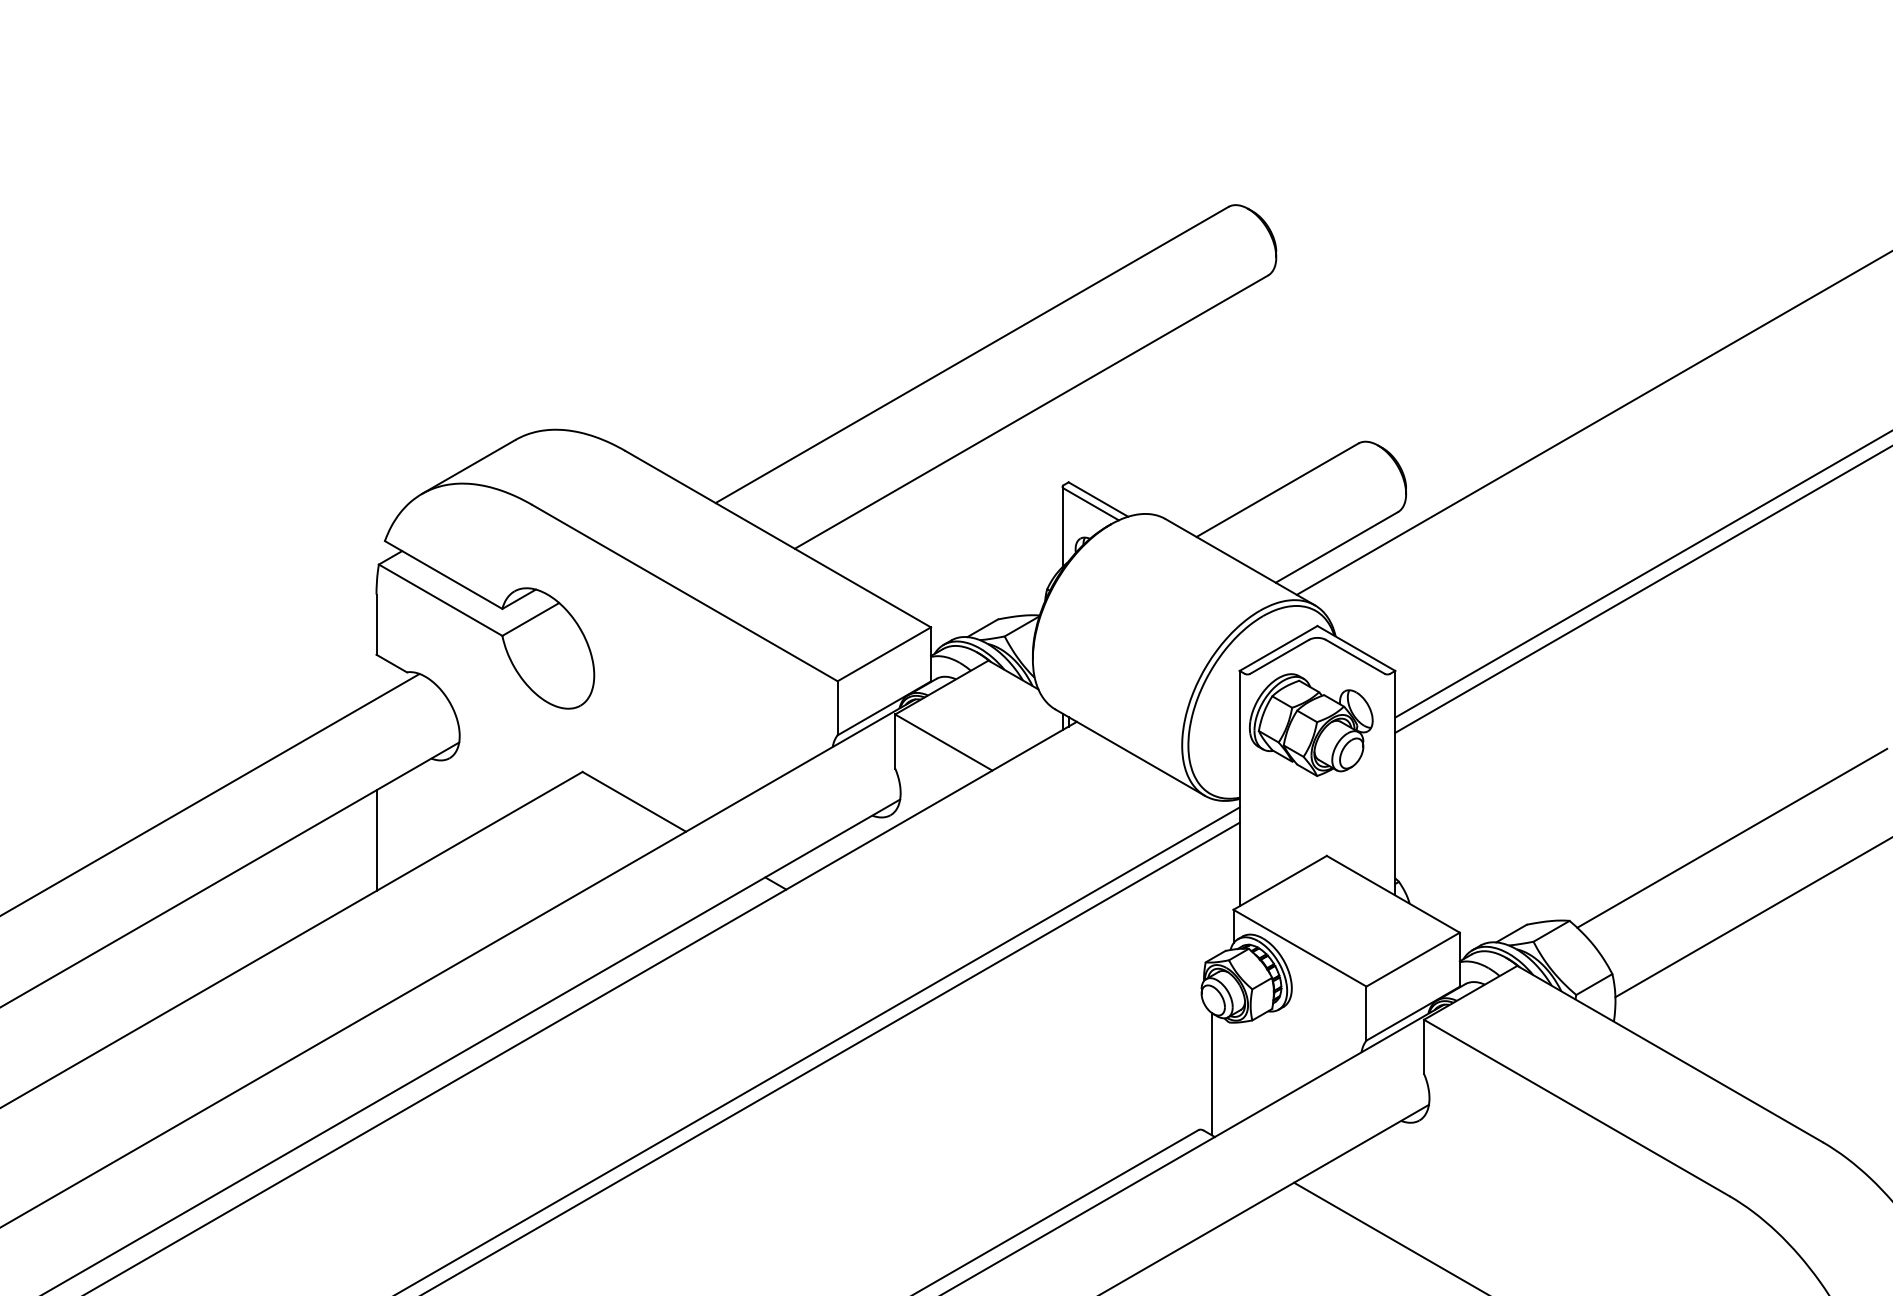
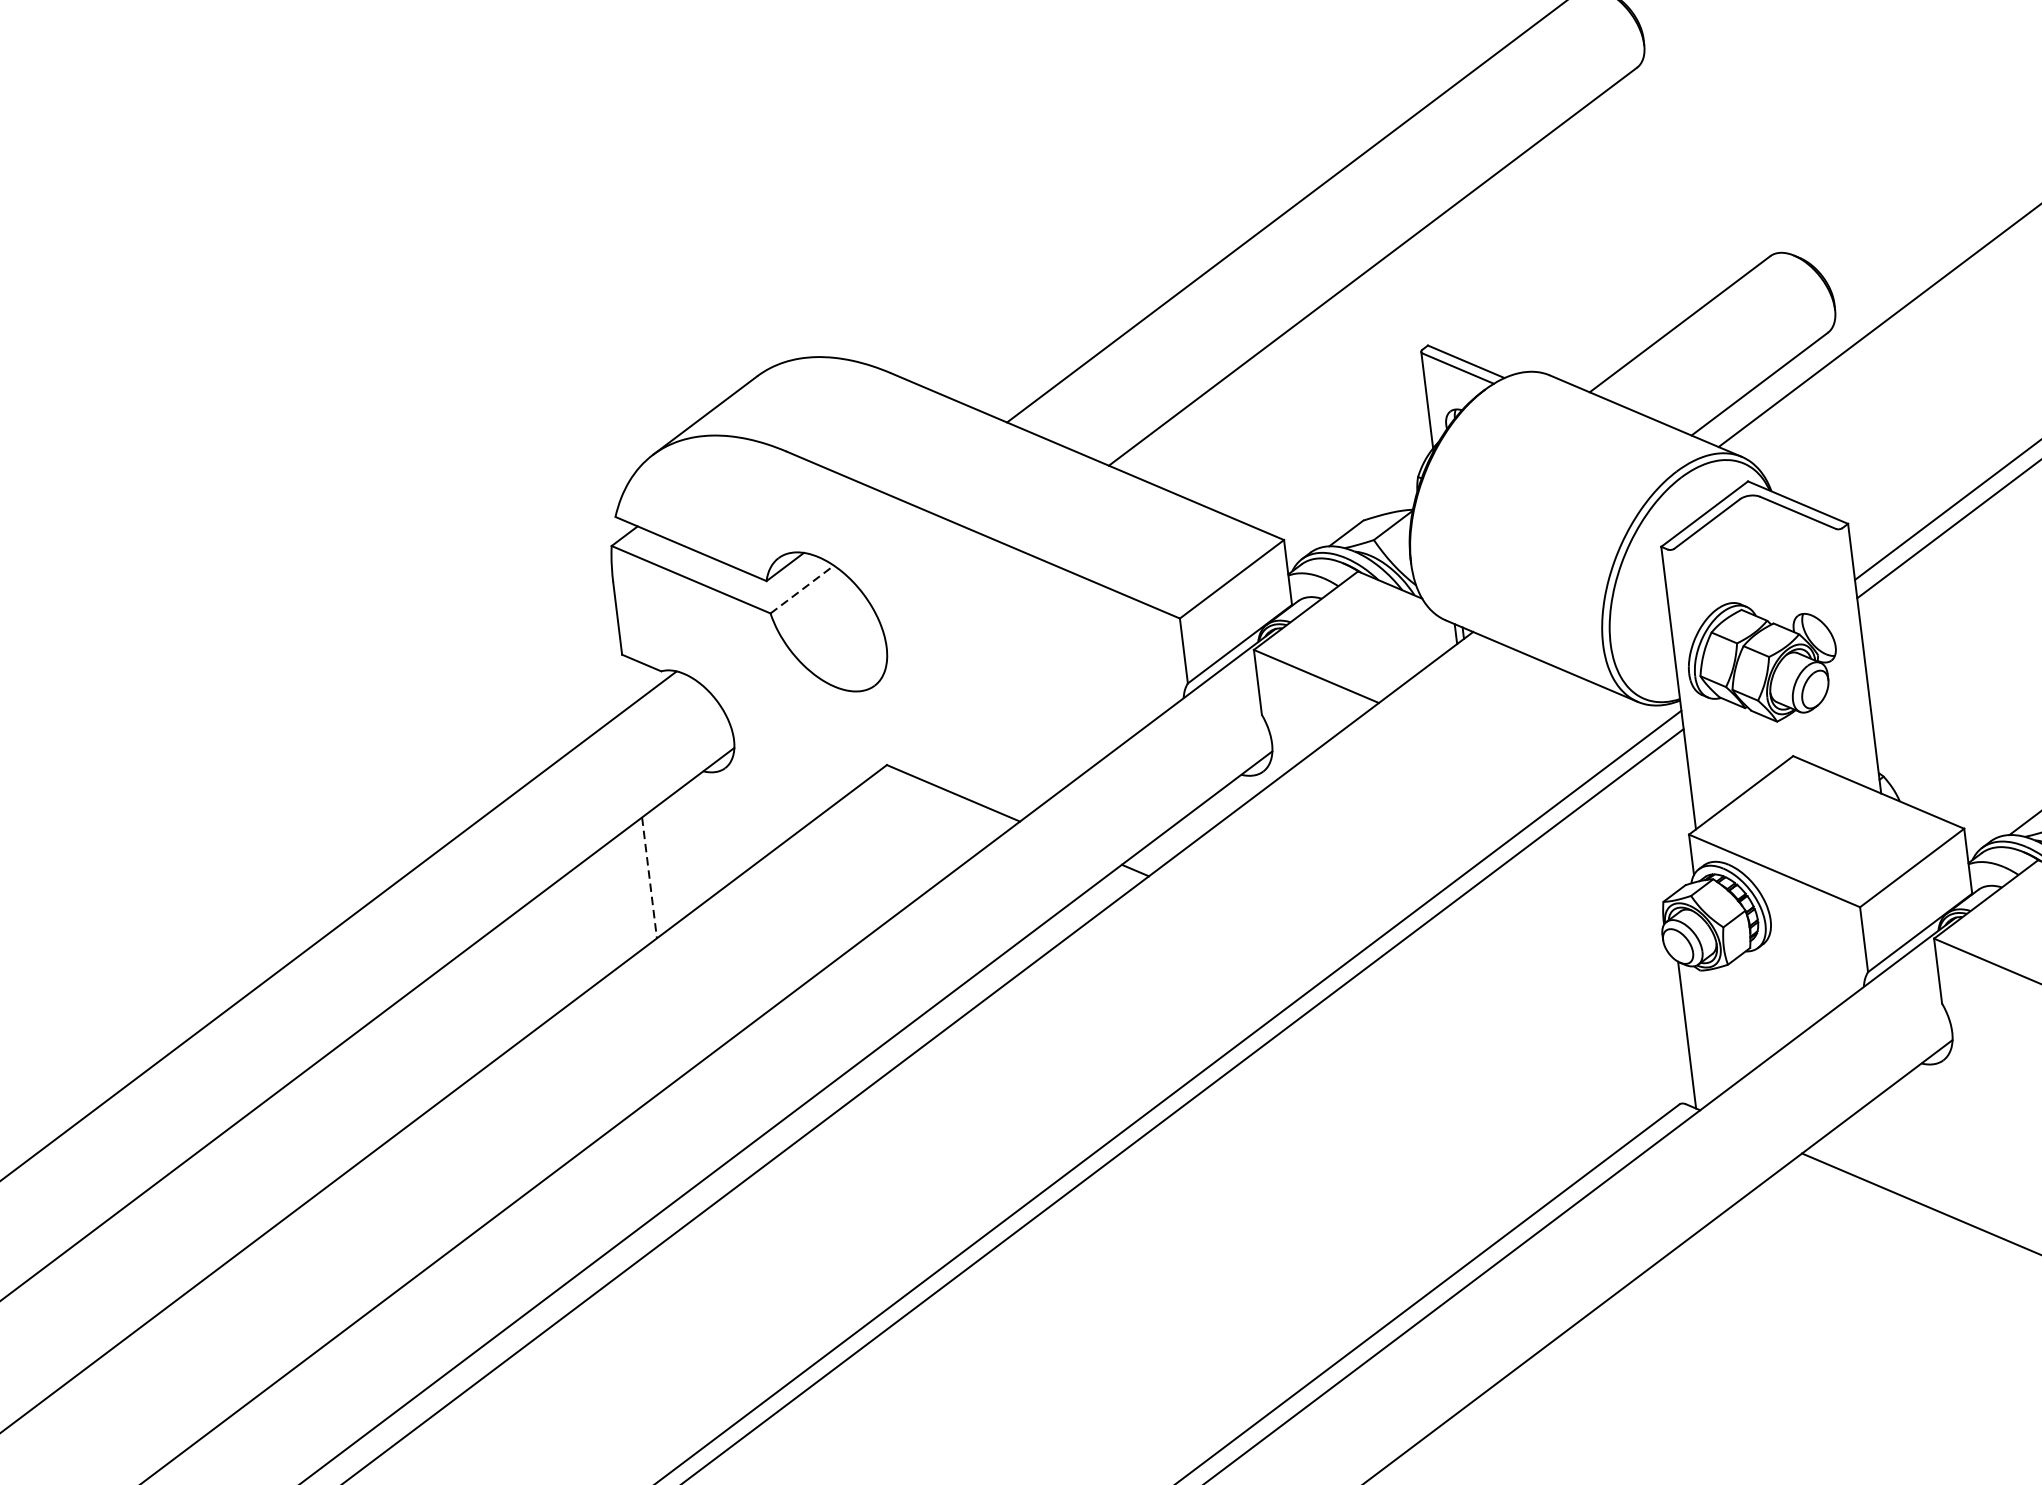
line: (530, 619) -> (801, 589), solid -> dashed
part: (1311, 725) -> (1762, 661), moved
line: (376, 841) -> (649, 878), solid -> dashed

